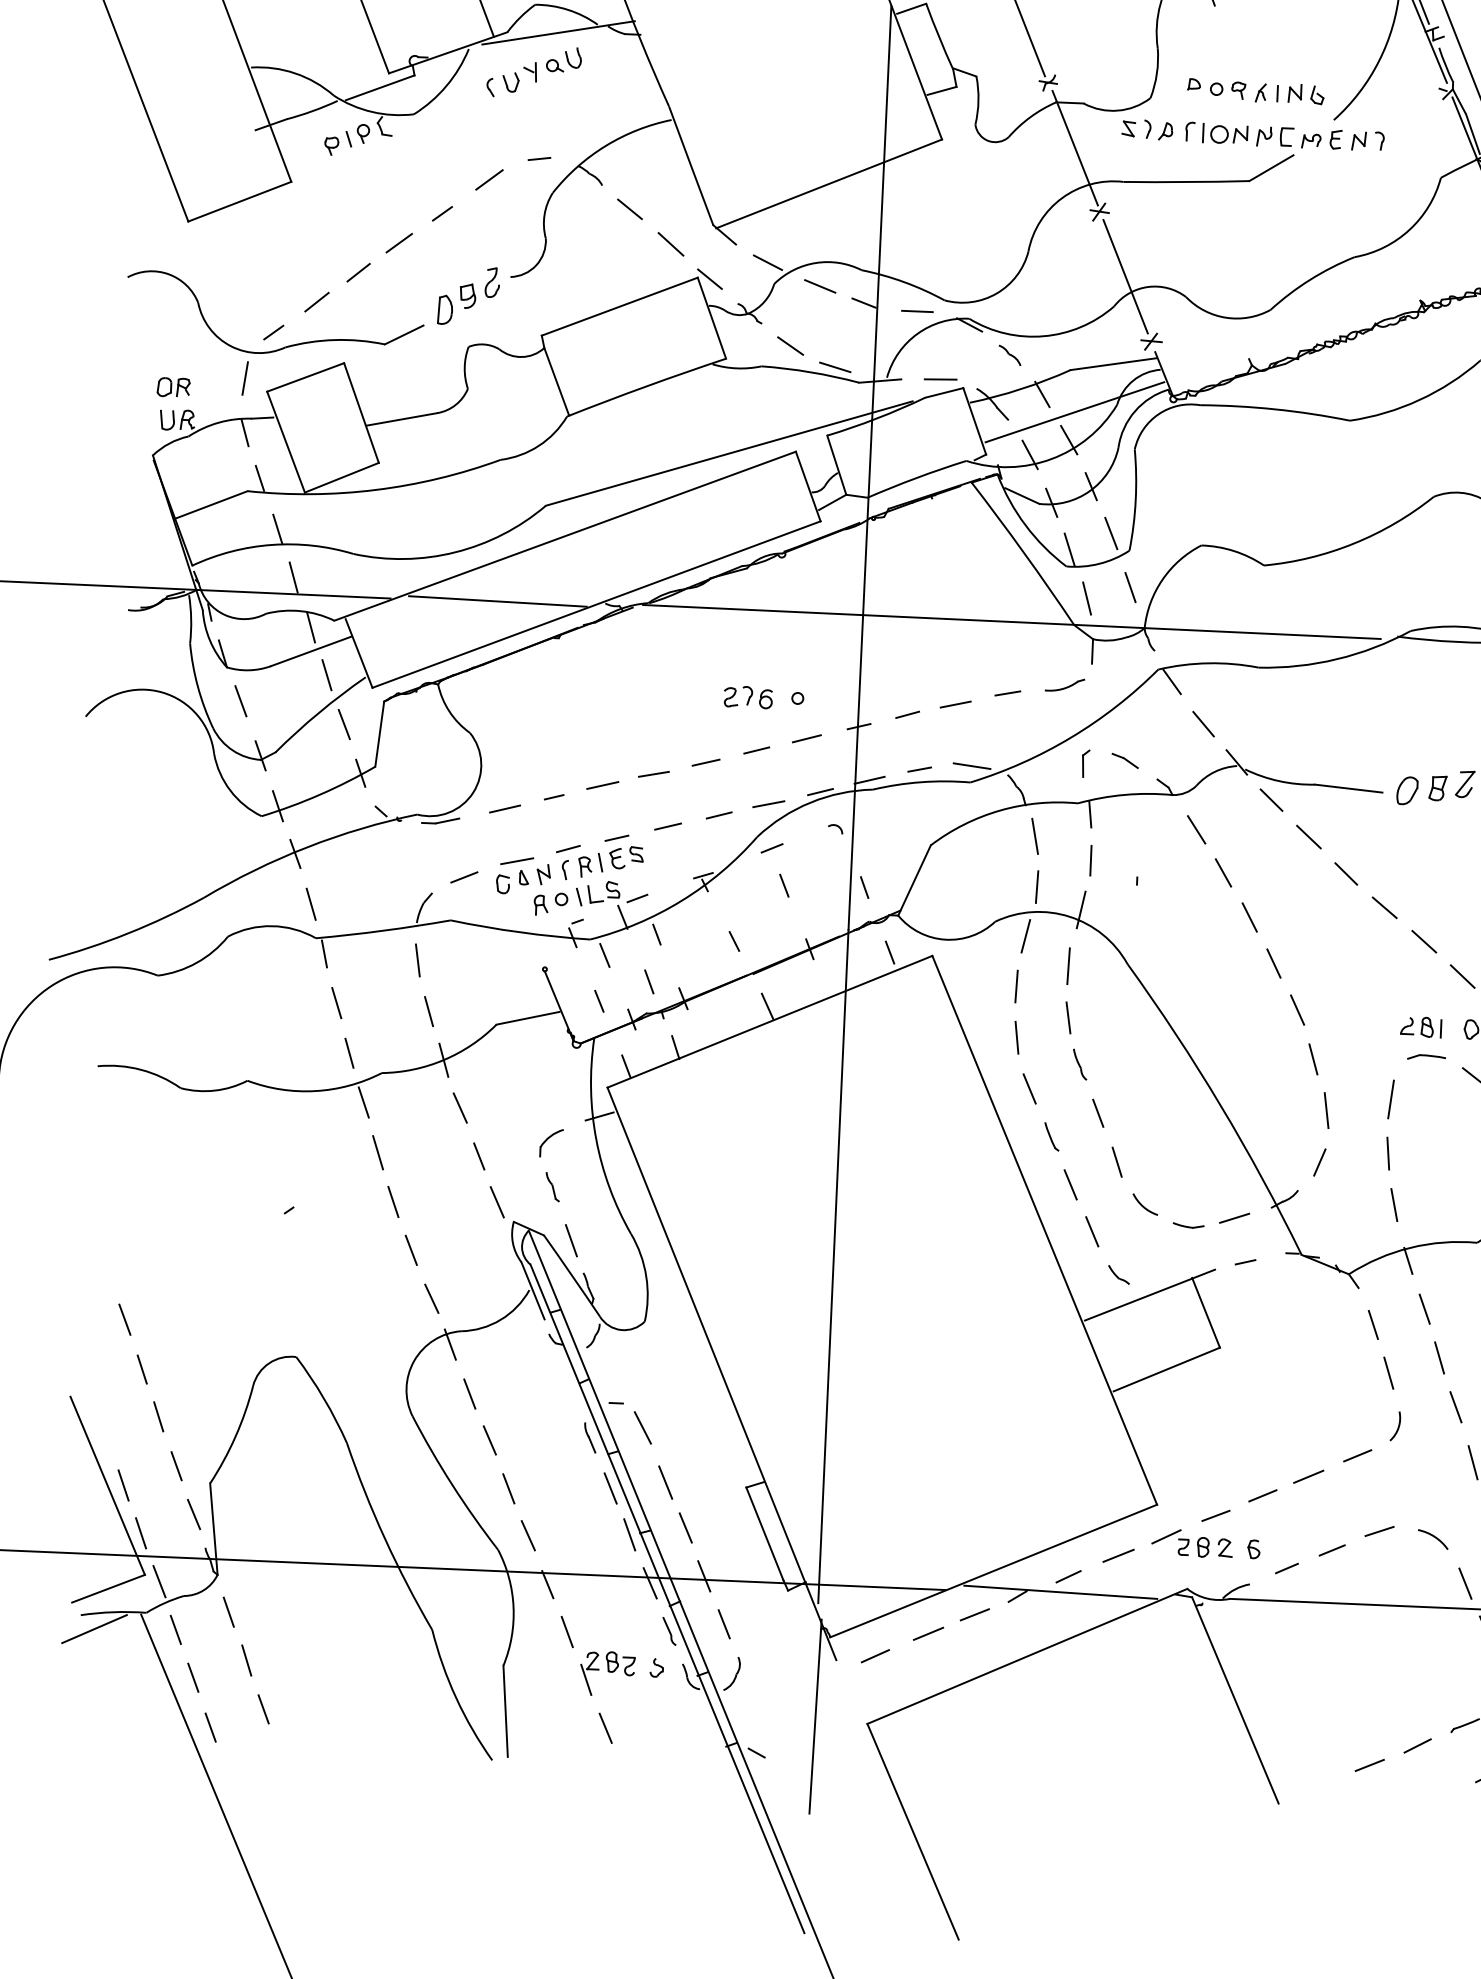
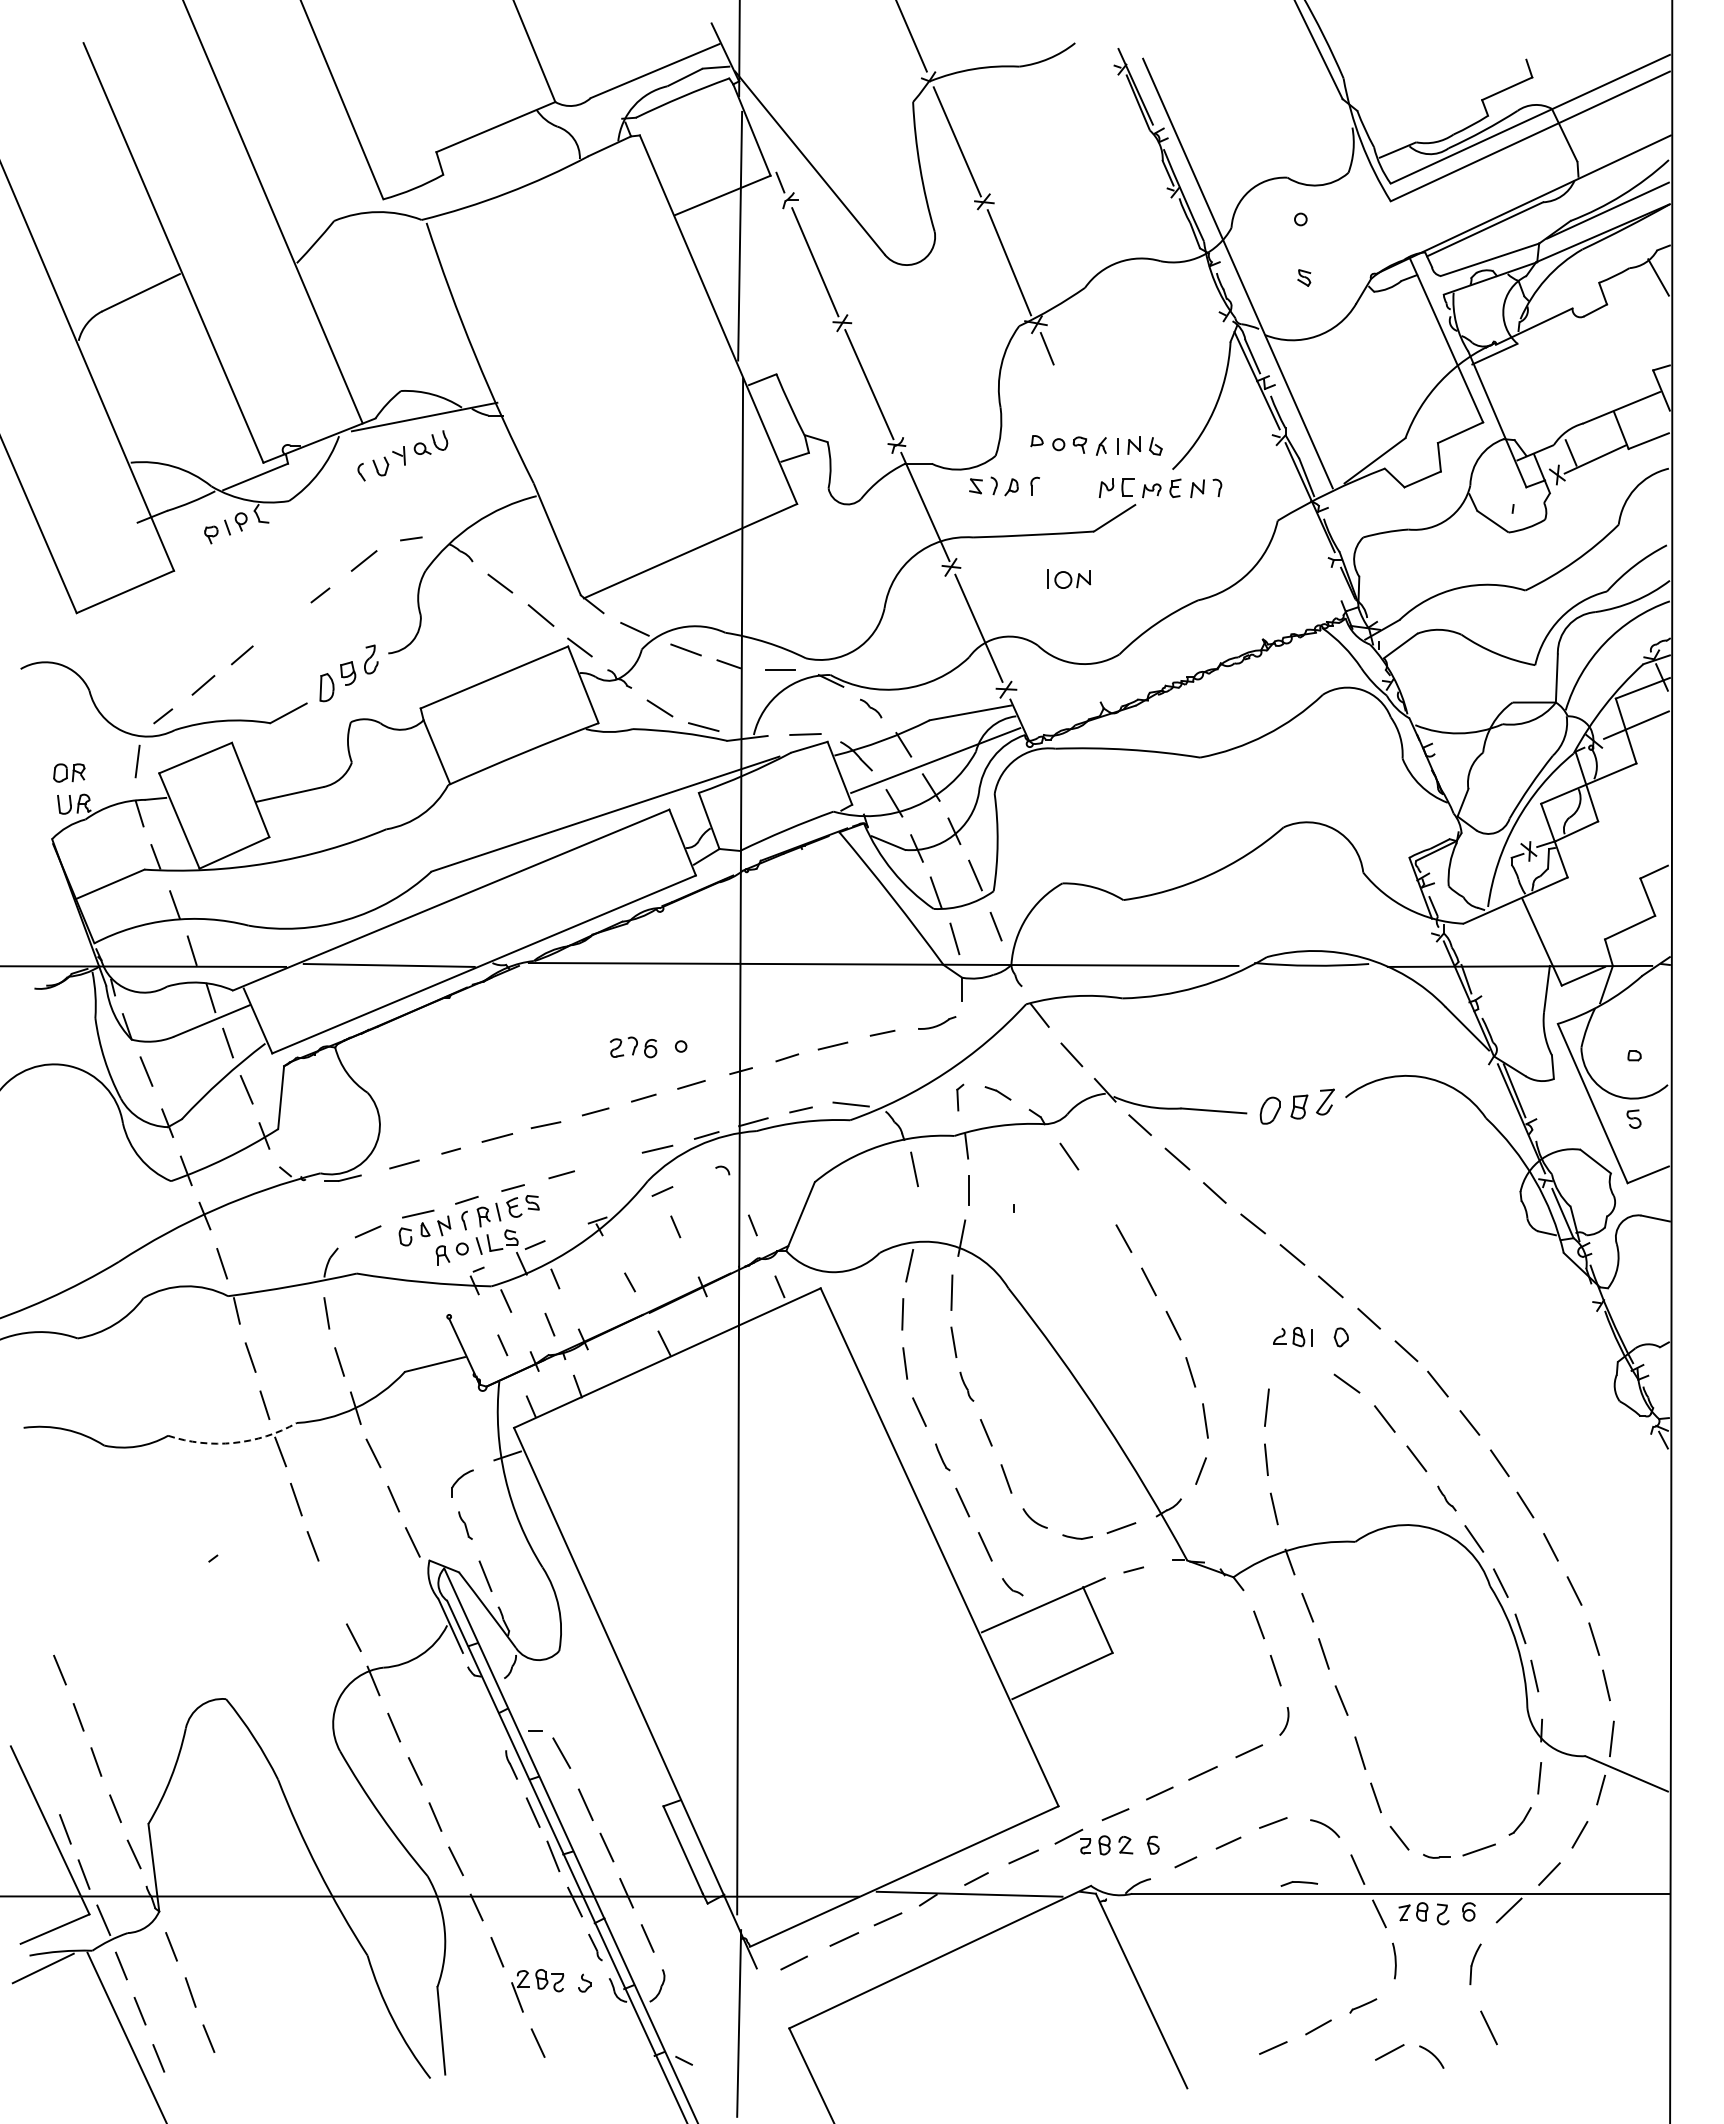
part: (1225, 133) -> (1069, 578), moved
line: (398, 243) -> (279, 625), removed
line: (719, 814) -> (610, 1161), removed
line: (1223, 872) -> (1096, 1196), removed
line: (1037, 886) -> (918, 1217), removed
part: (1426, 1057) -> (1299, 1883), moved
arc: (315, 1090) -> (233, 1442), solid -> dashed
line: (411, 1249) -> (332, 1591), removed

